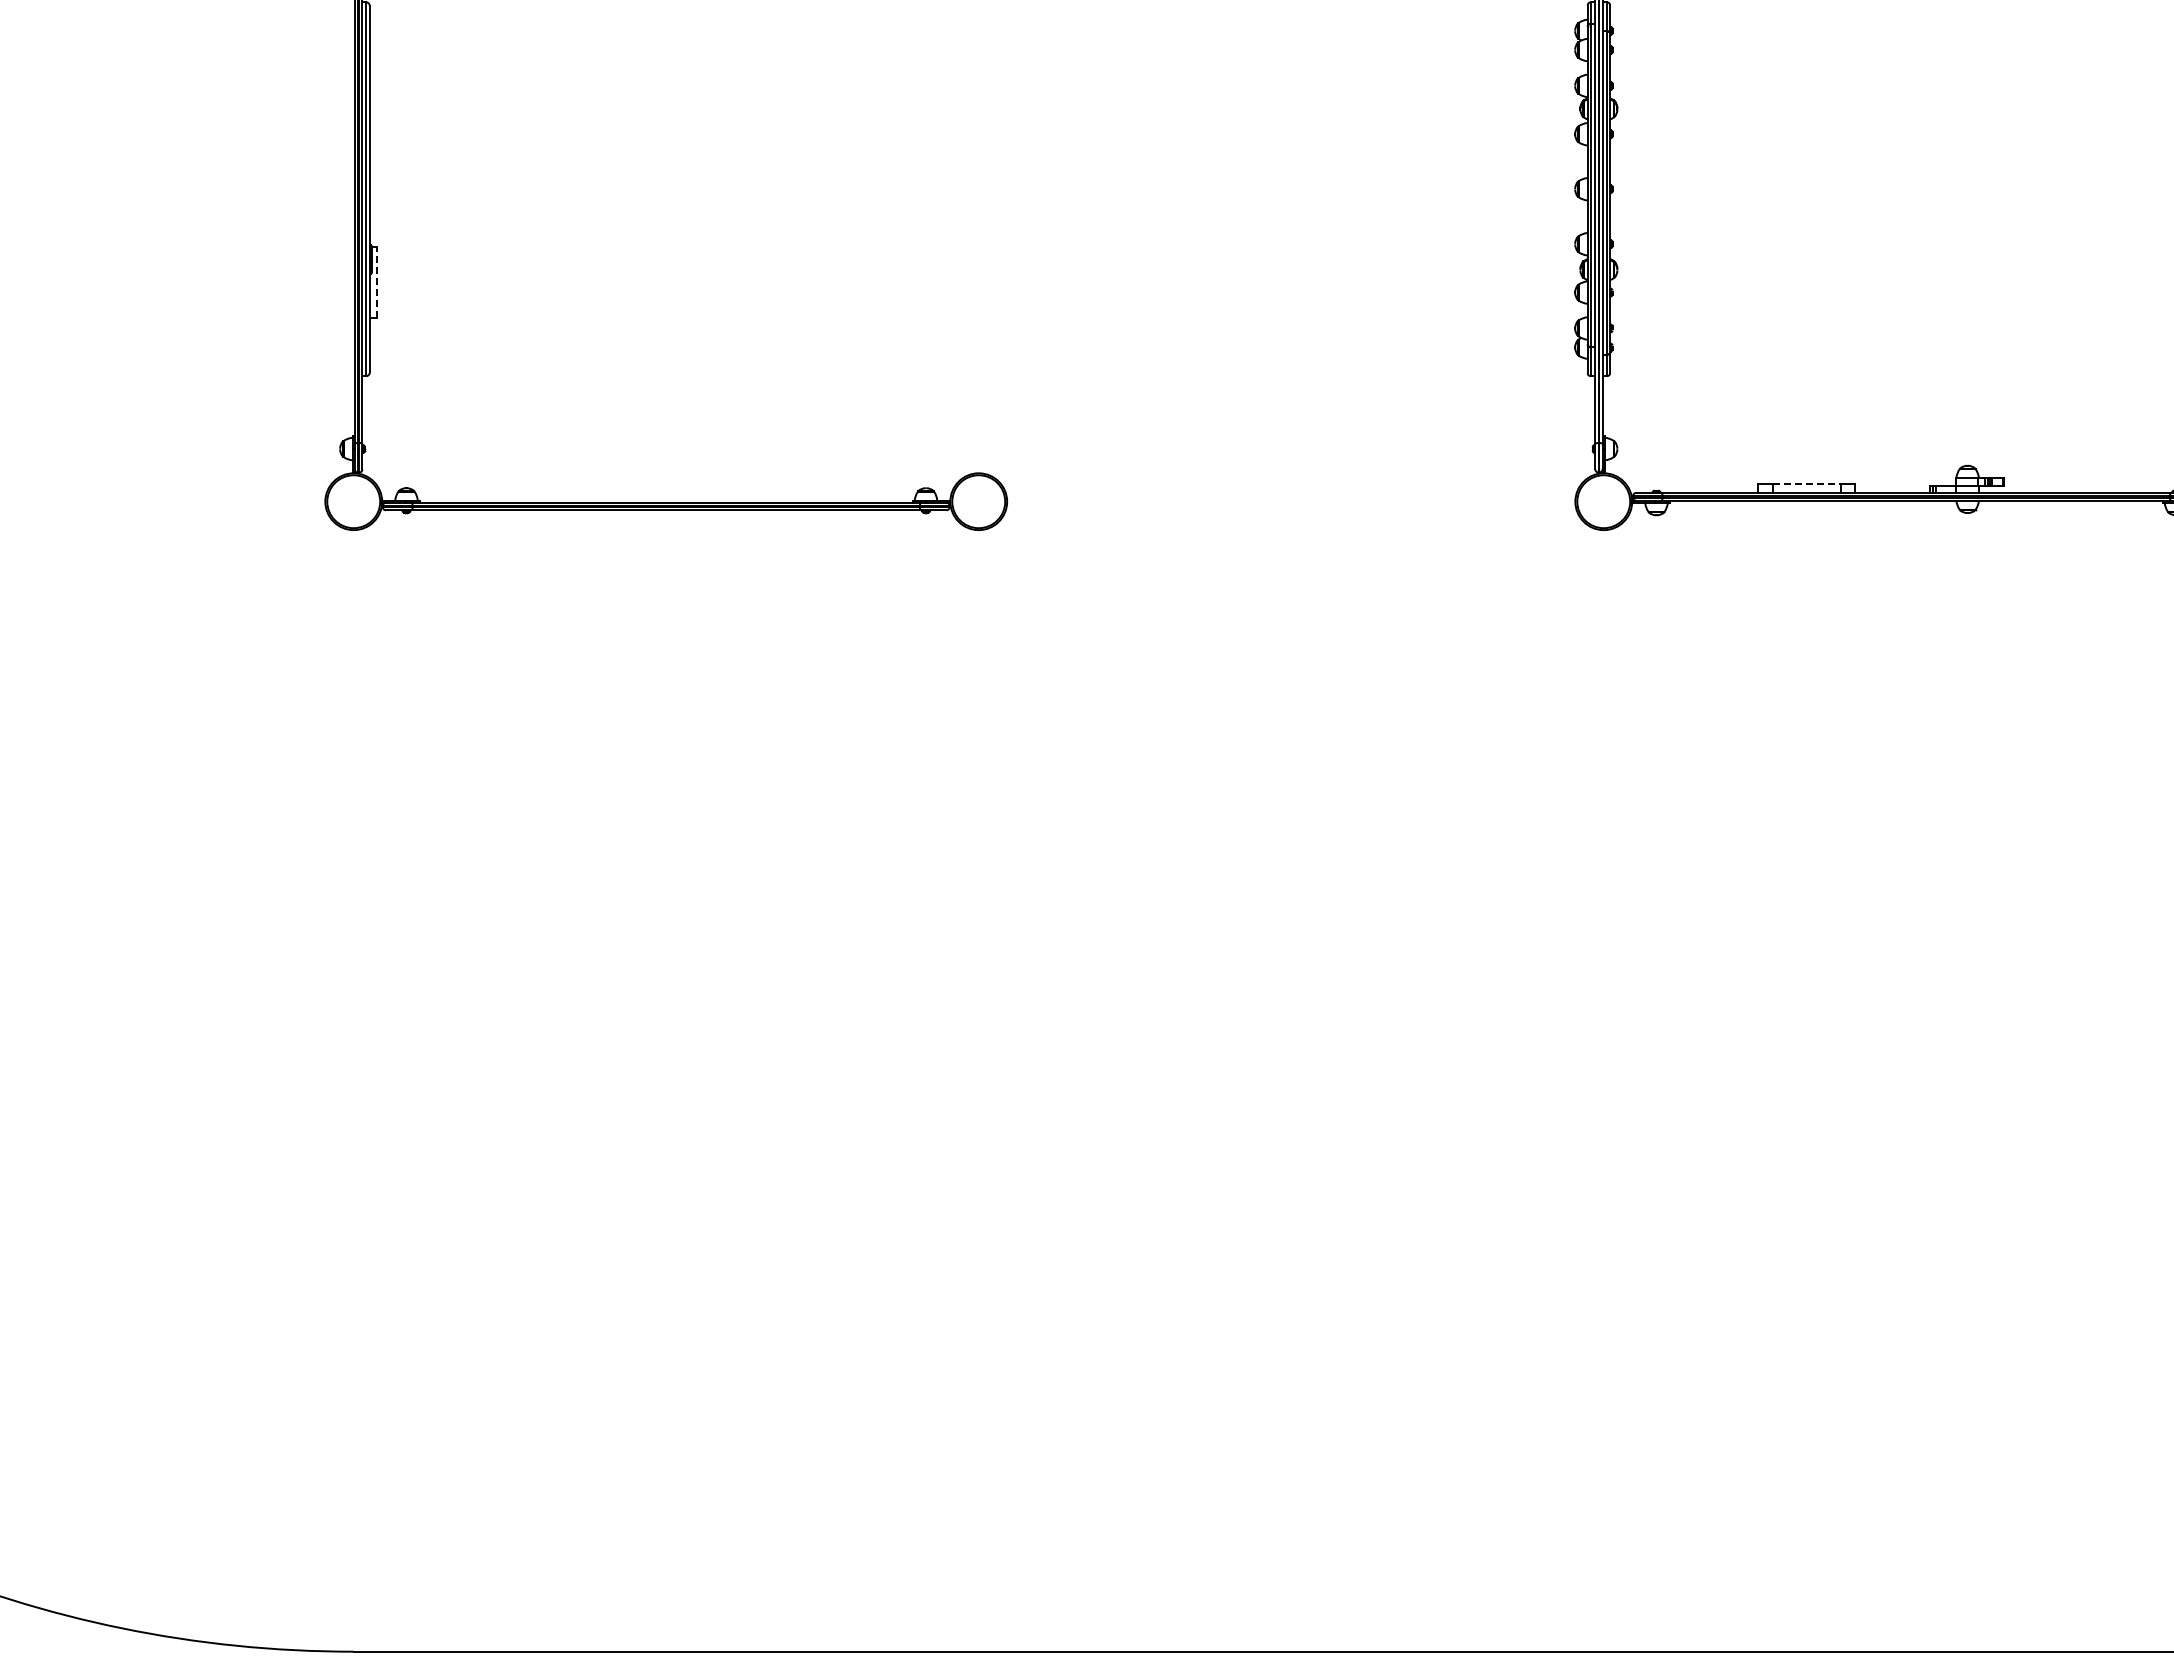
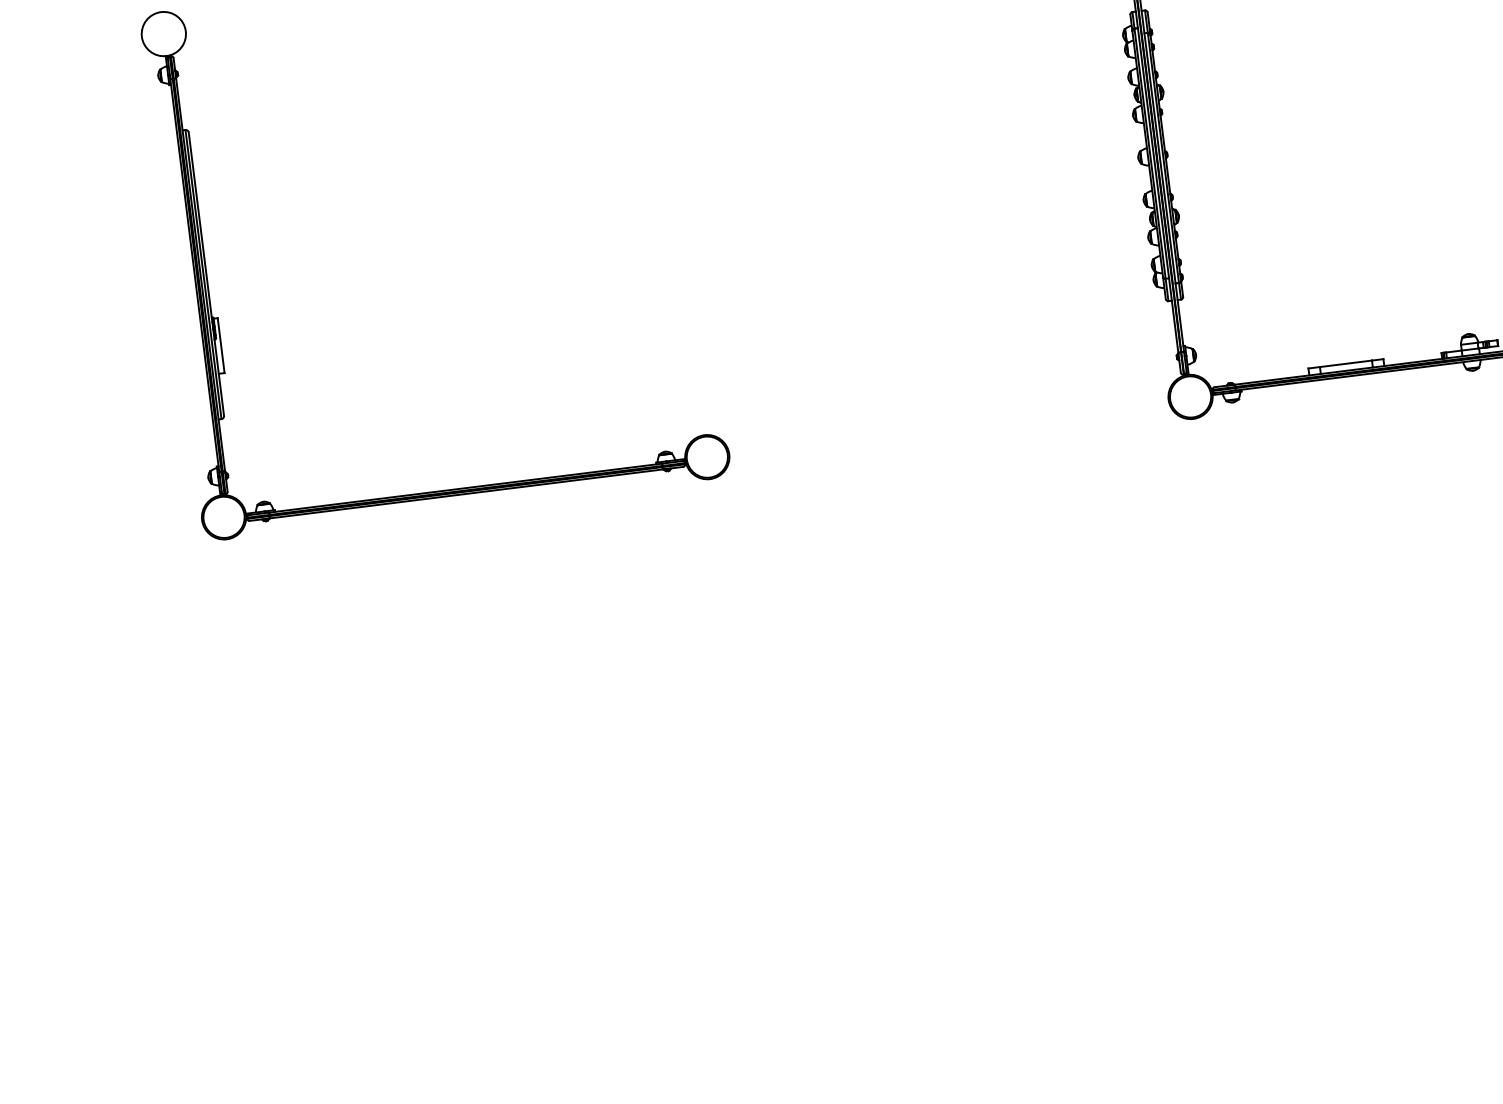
line: (377, 282) -> (221, 345), dashed -> solid
line: (1806, 484) -> (1345, 364), dashed -> solid

